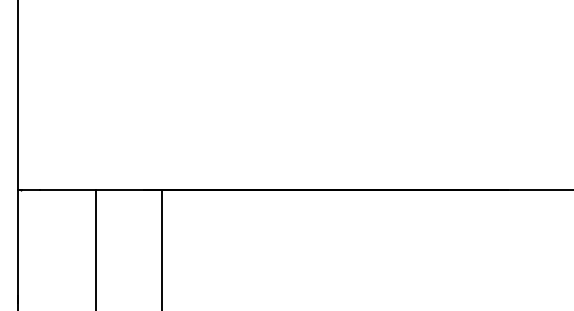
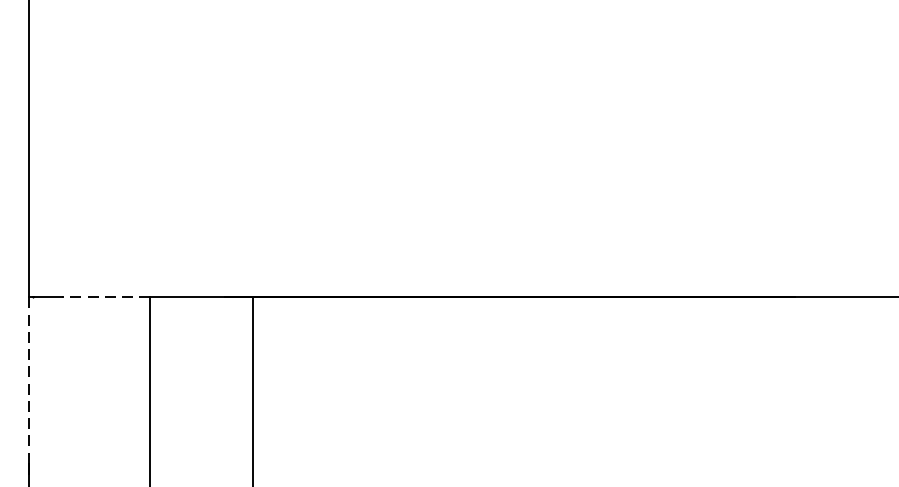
line: (67, 189) -> (105, 296), solid -> dashed
line: (18, 243) -> (28, 381), solid -> dashed

